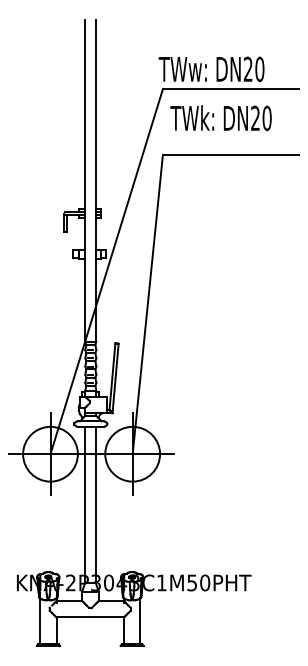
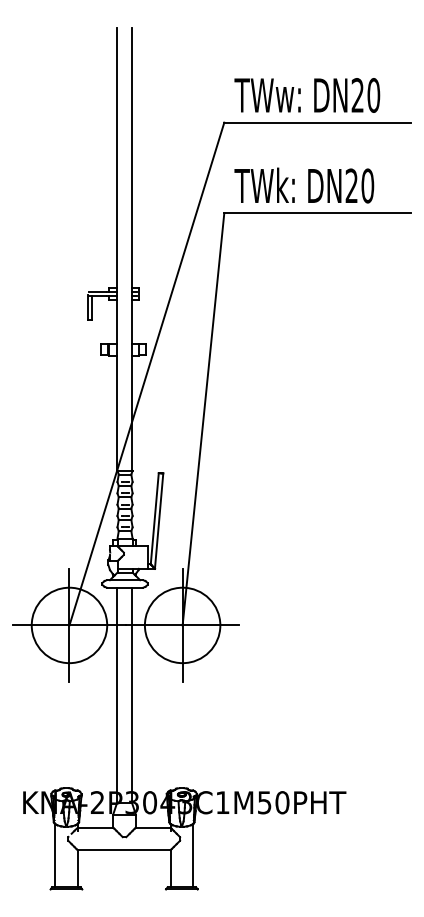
text: (211, 69) -> (307, 95), moved
text: (221, 118) -> (304, 185), moved

